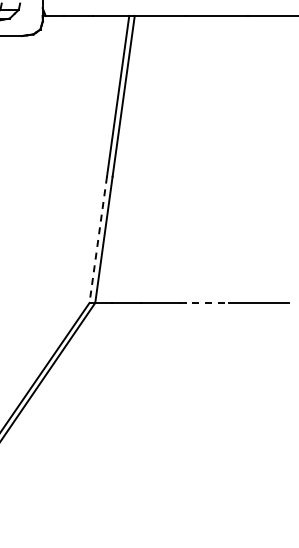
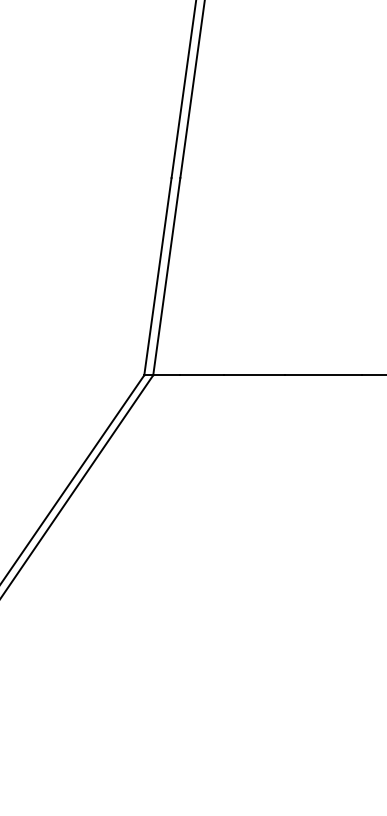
line: (98, 239) -> (158, 276), dashed -> solid
line: (204, 302) -> (323, 374), dashed -> solid

